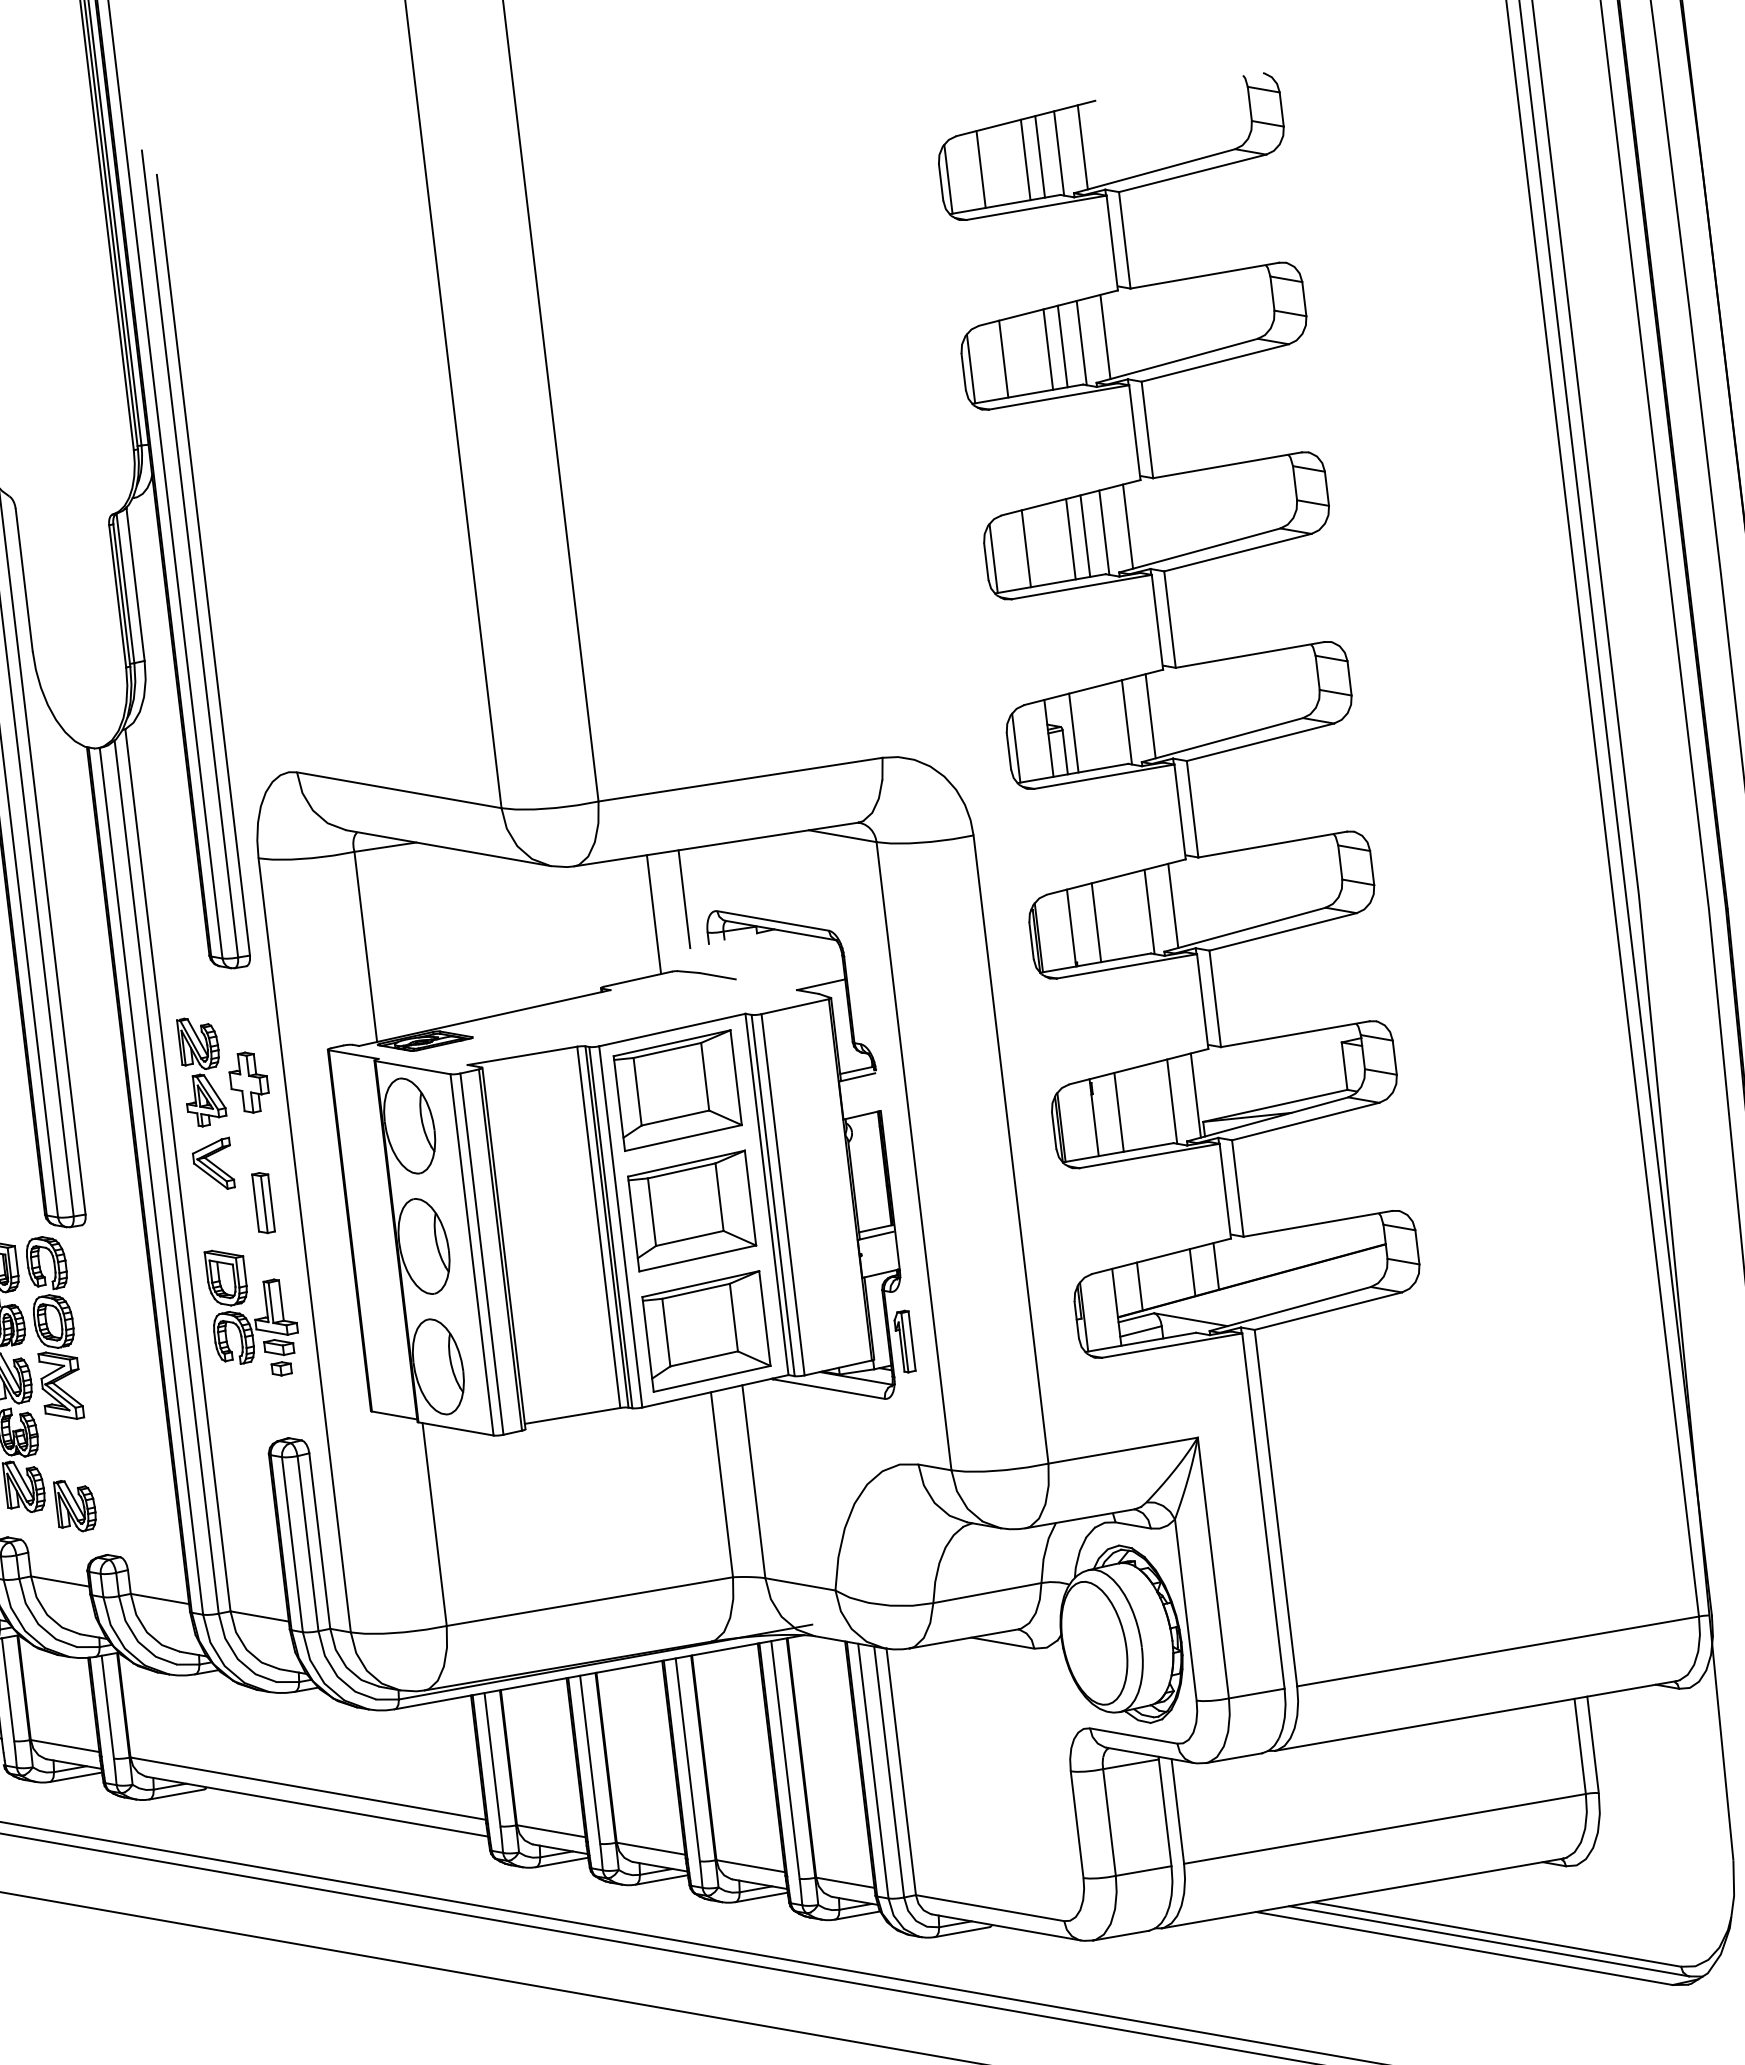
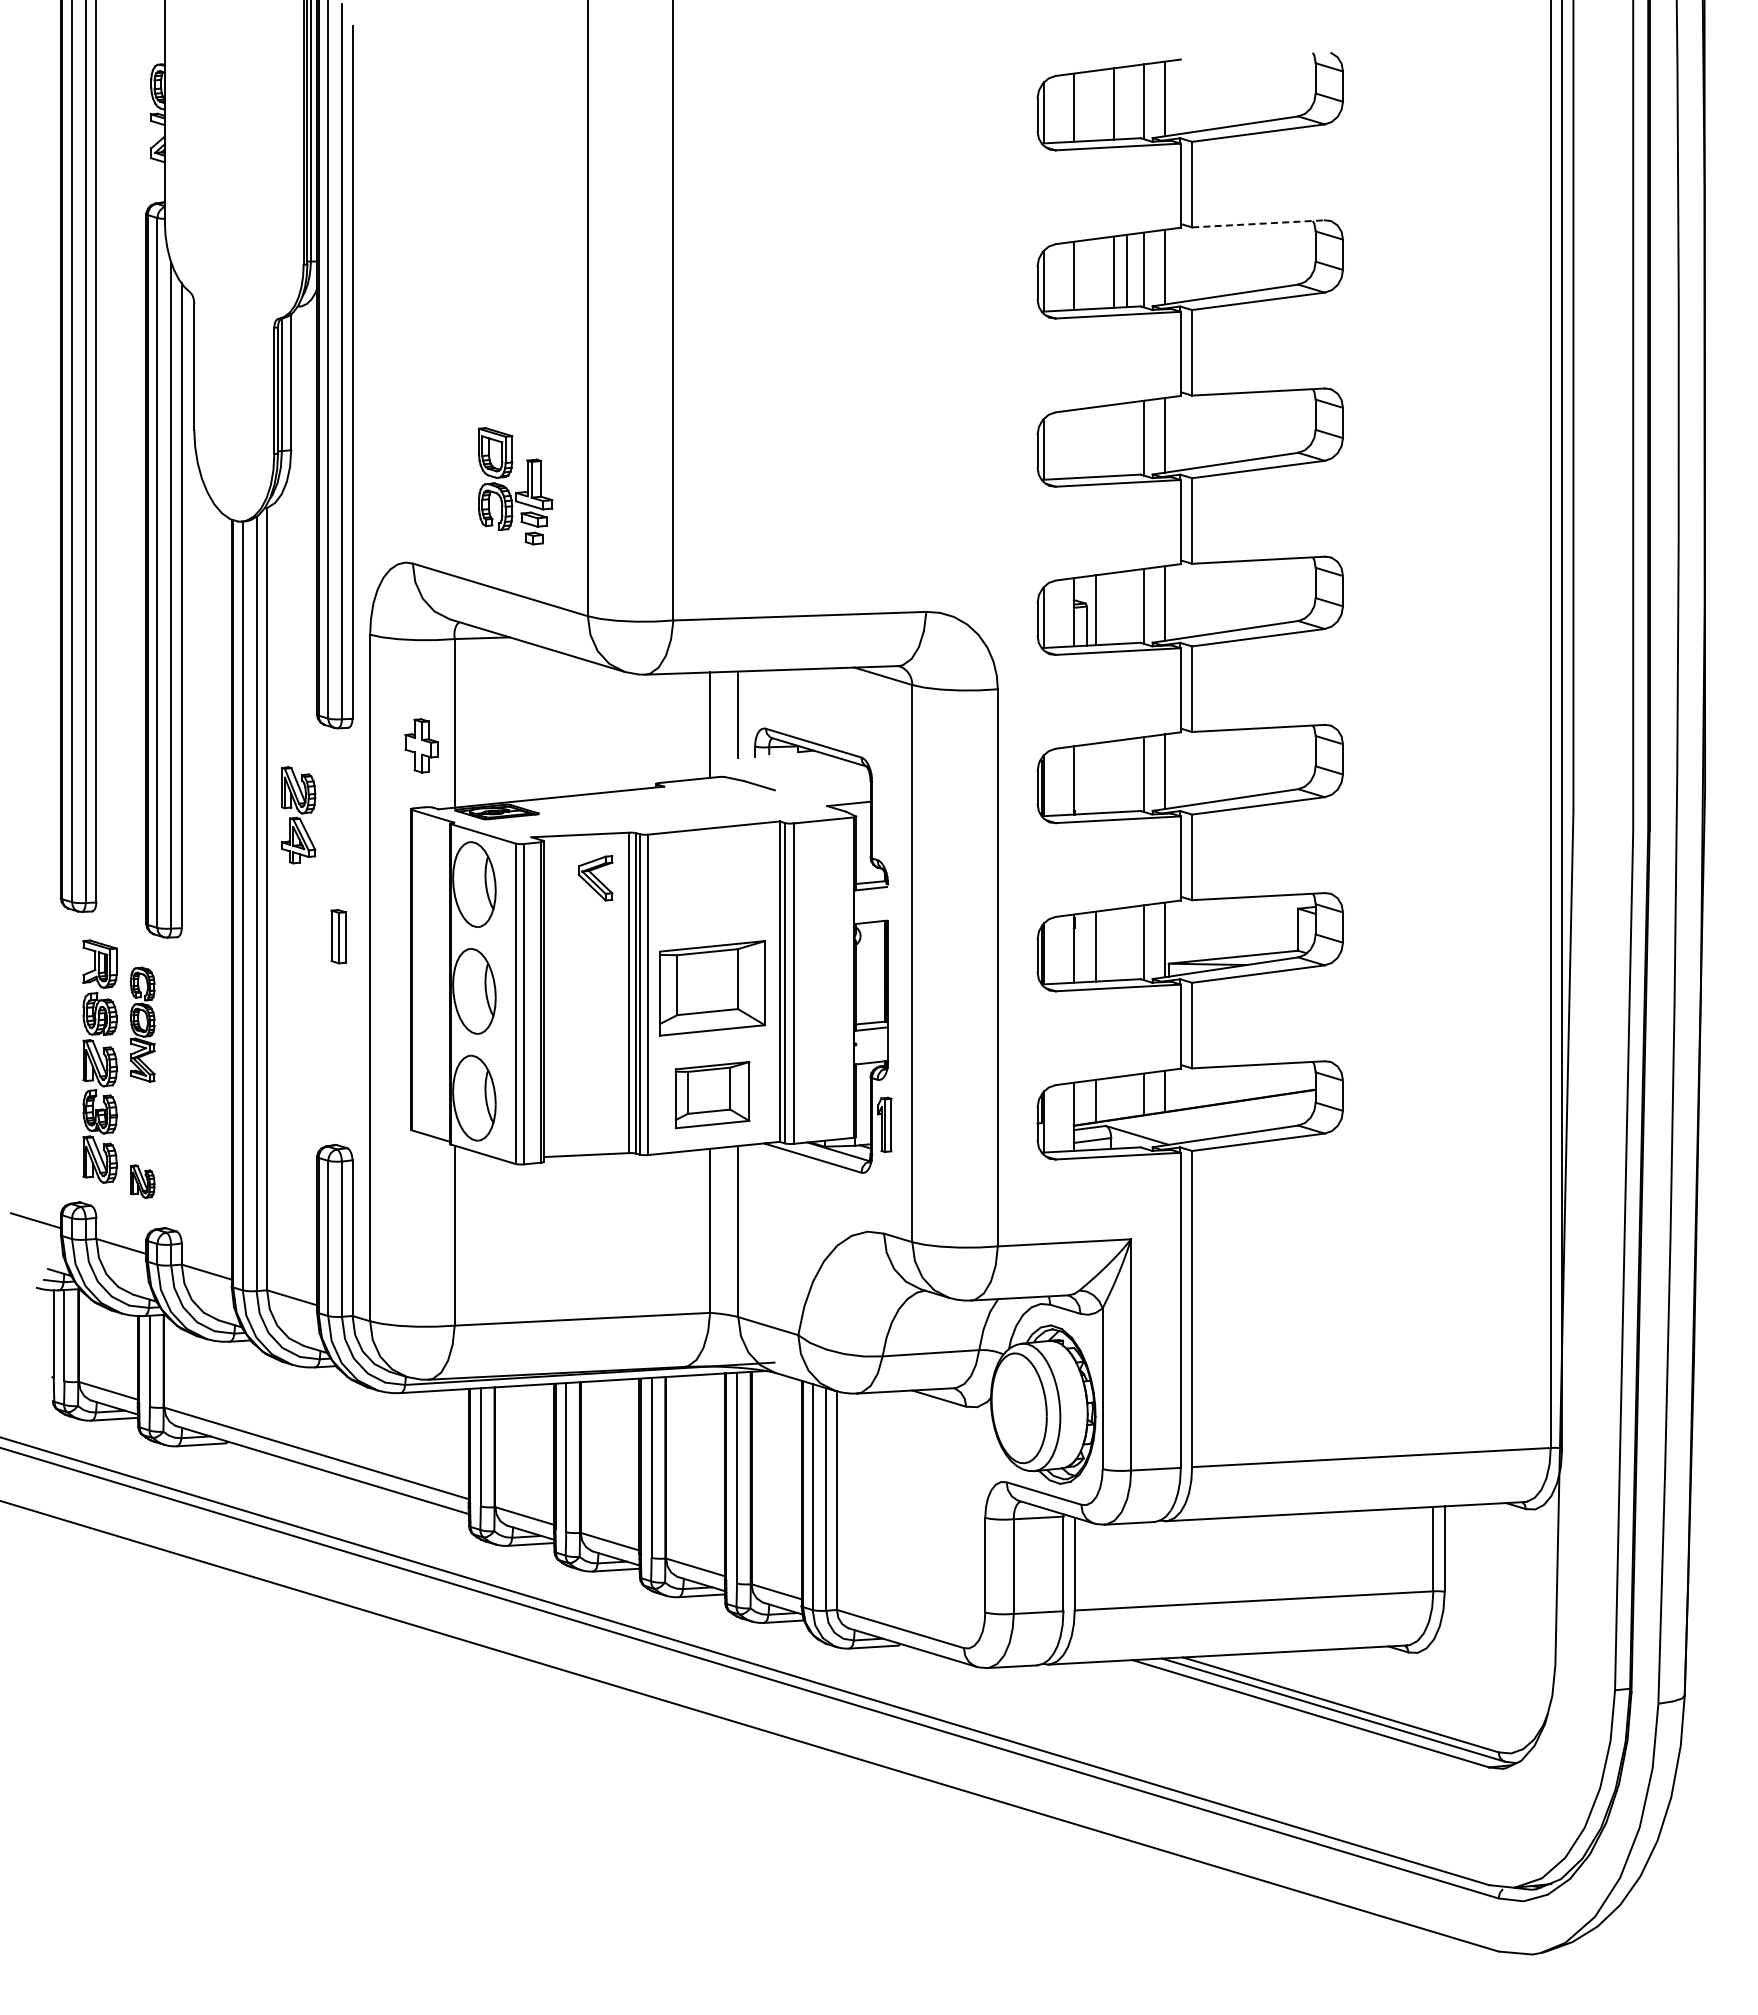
line: (1039, 156) -> (1126, 102), removed
line: (1204, 275) -> (1258, 223), solid -> dashed
line: (1085, 536) -> (1126, 439), removed
line: (1070, 539) -> (1113, 440), removed
line: (1025, 548) -> (1073, 443), removed
line: (1096, 922) -> (1096, 778), removed
part: (249, 1082) -> (421, 745), moved
part: (677, 1090) -> (712, 881), removed
part: (213, 1165) -> (595, 878), moved
part: (253, 1312) -> (515, 486), moved
part: (54, 1328) -> (142, 1024), size x0.7
part: (706, 1330) -> (712, 1094), size x0.7
part: (75, 1505) -> (142, 1181), size x0.7

